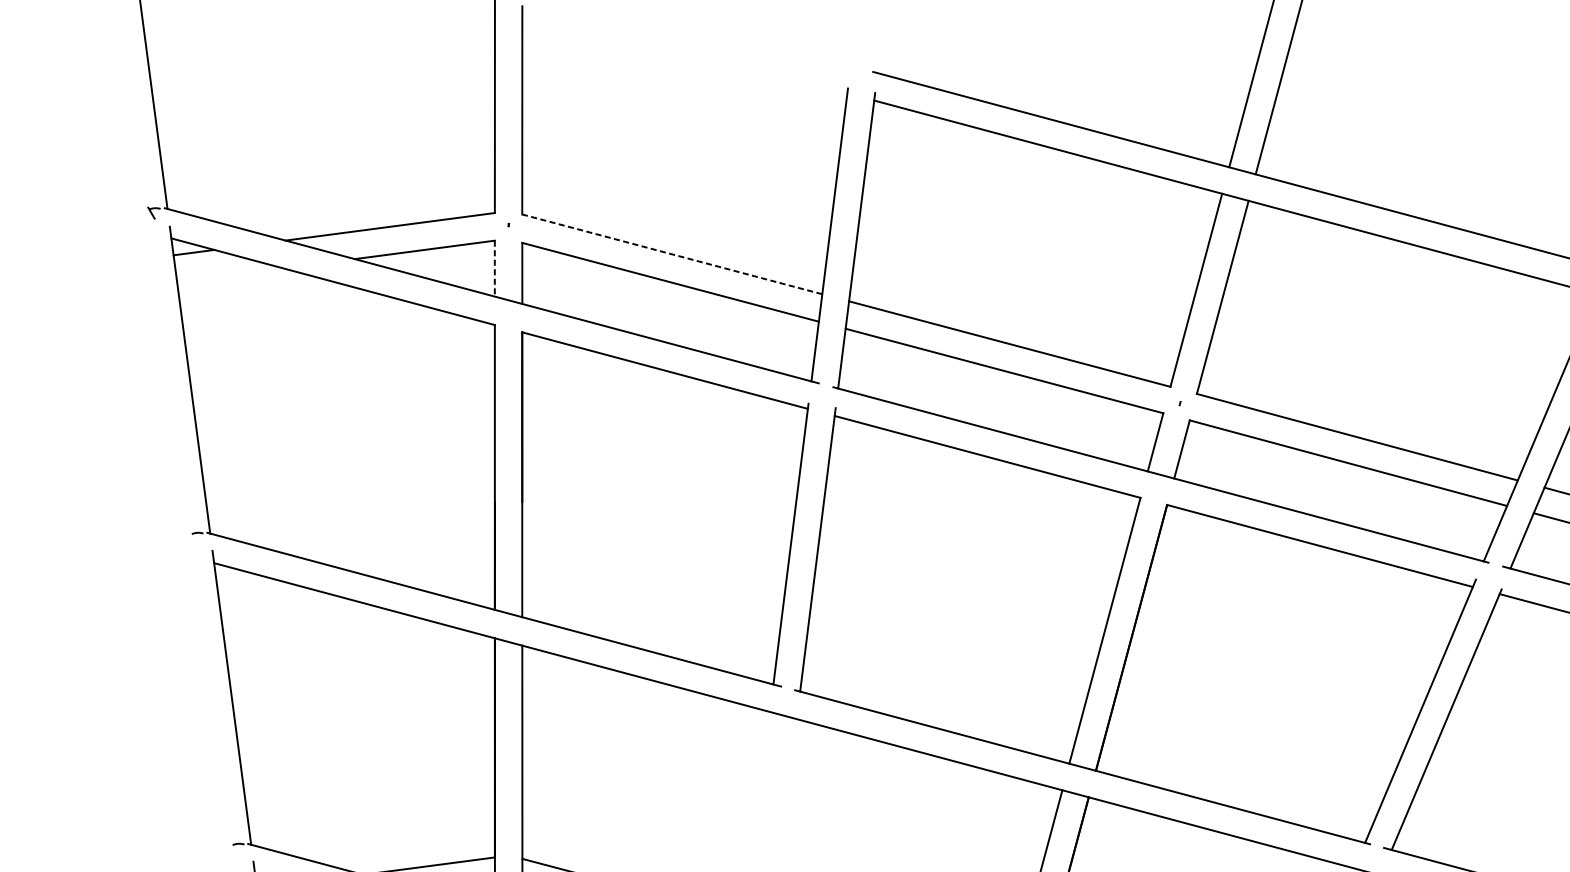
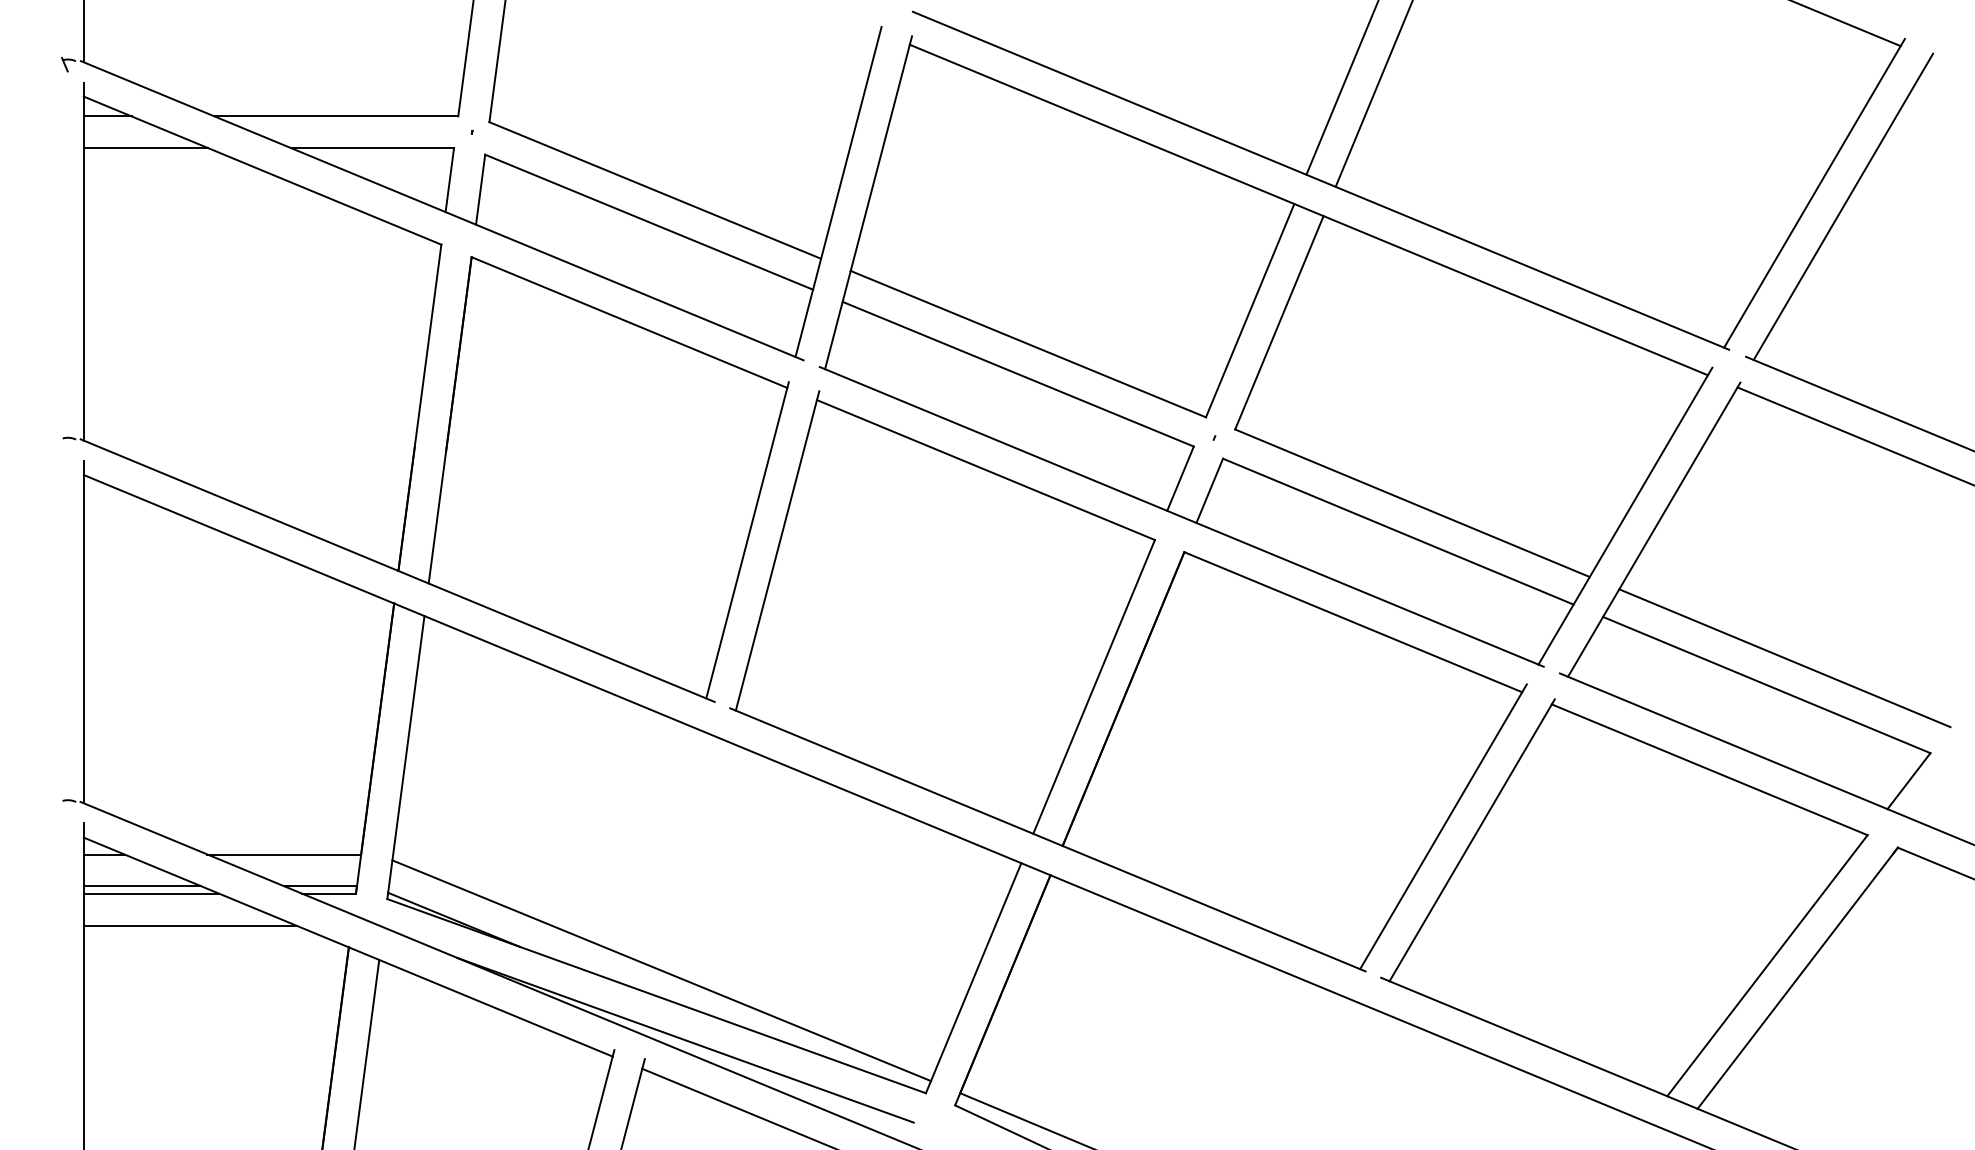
line: (671, 254) -> (654, 190), dashed -> solid
line: (494, 269) -> (449, 180), dashed -> solid
line: (230, 275) -> (145, 148), added

